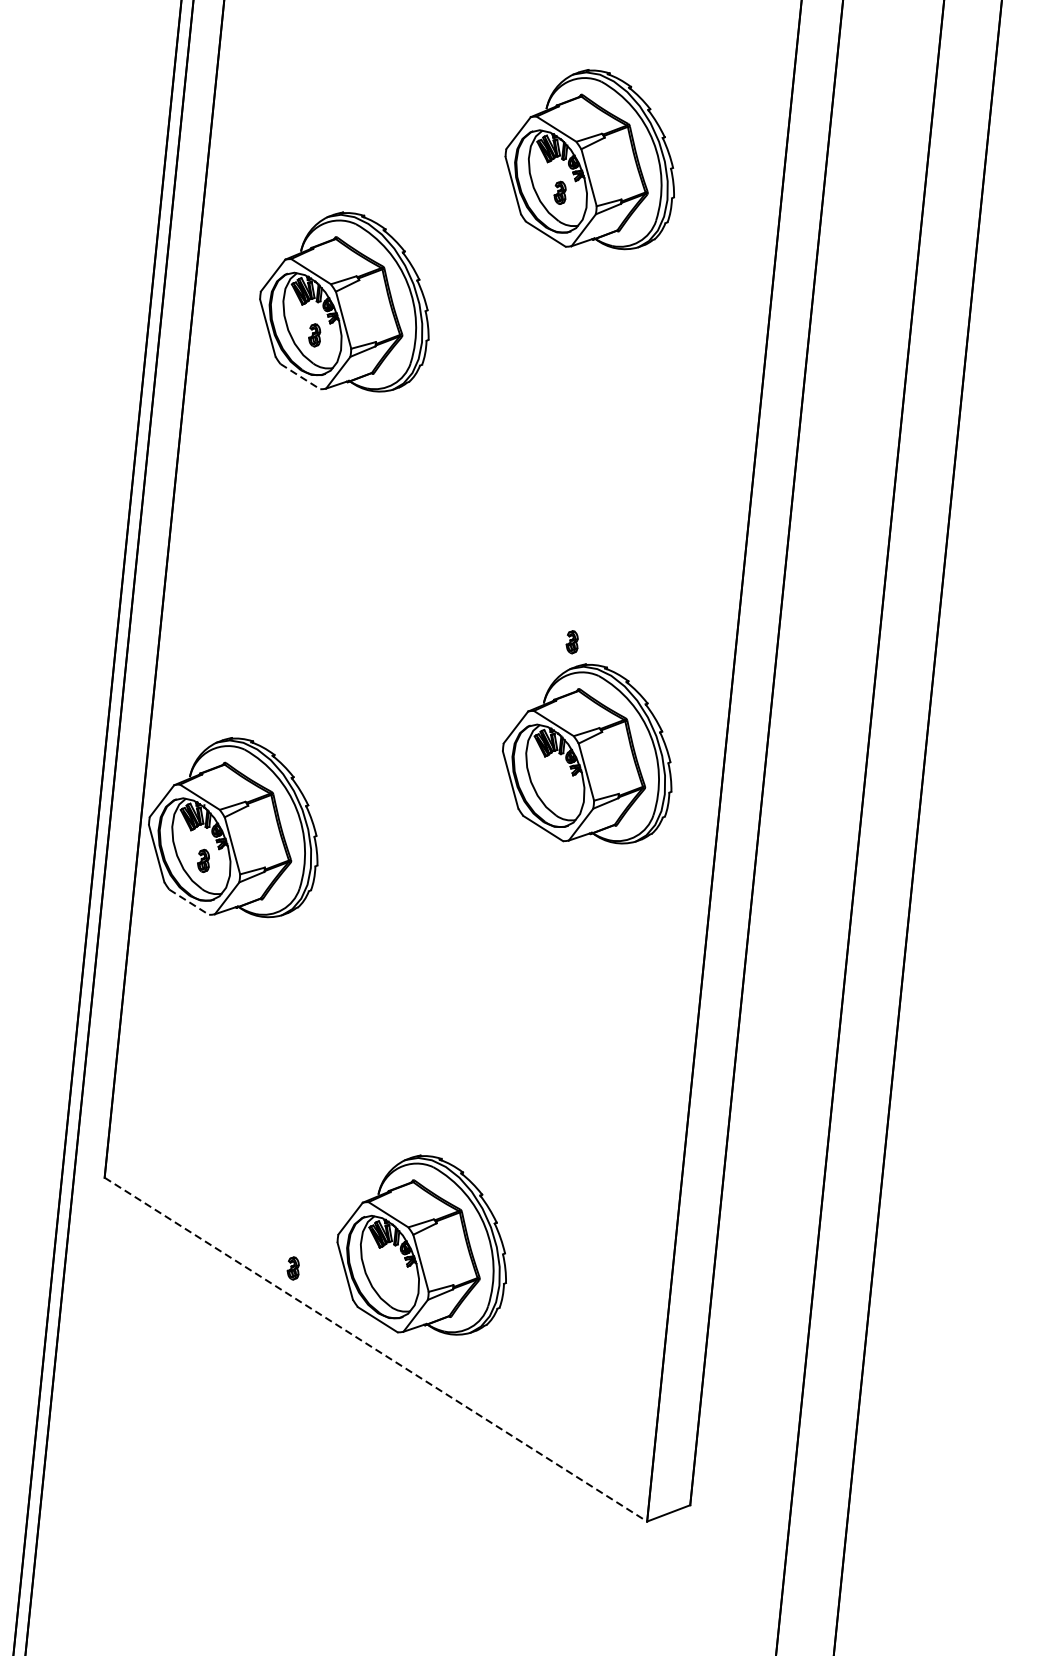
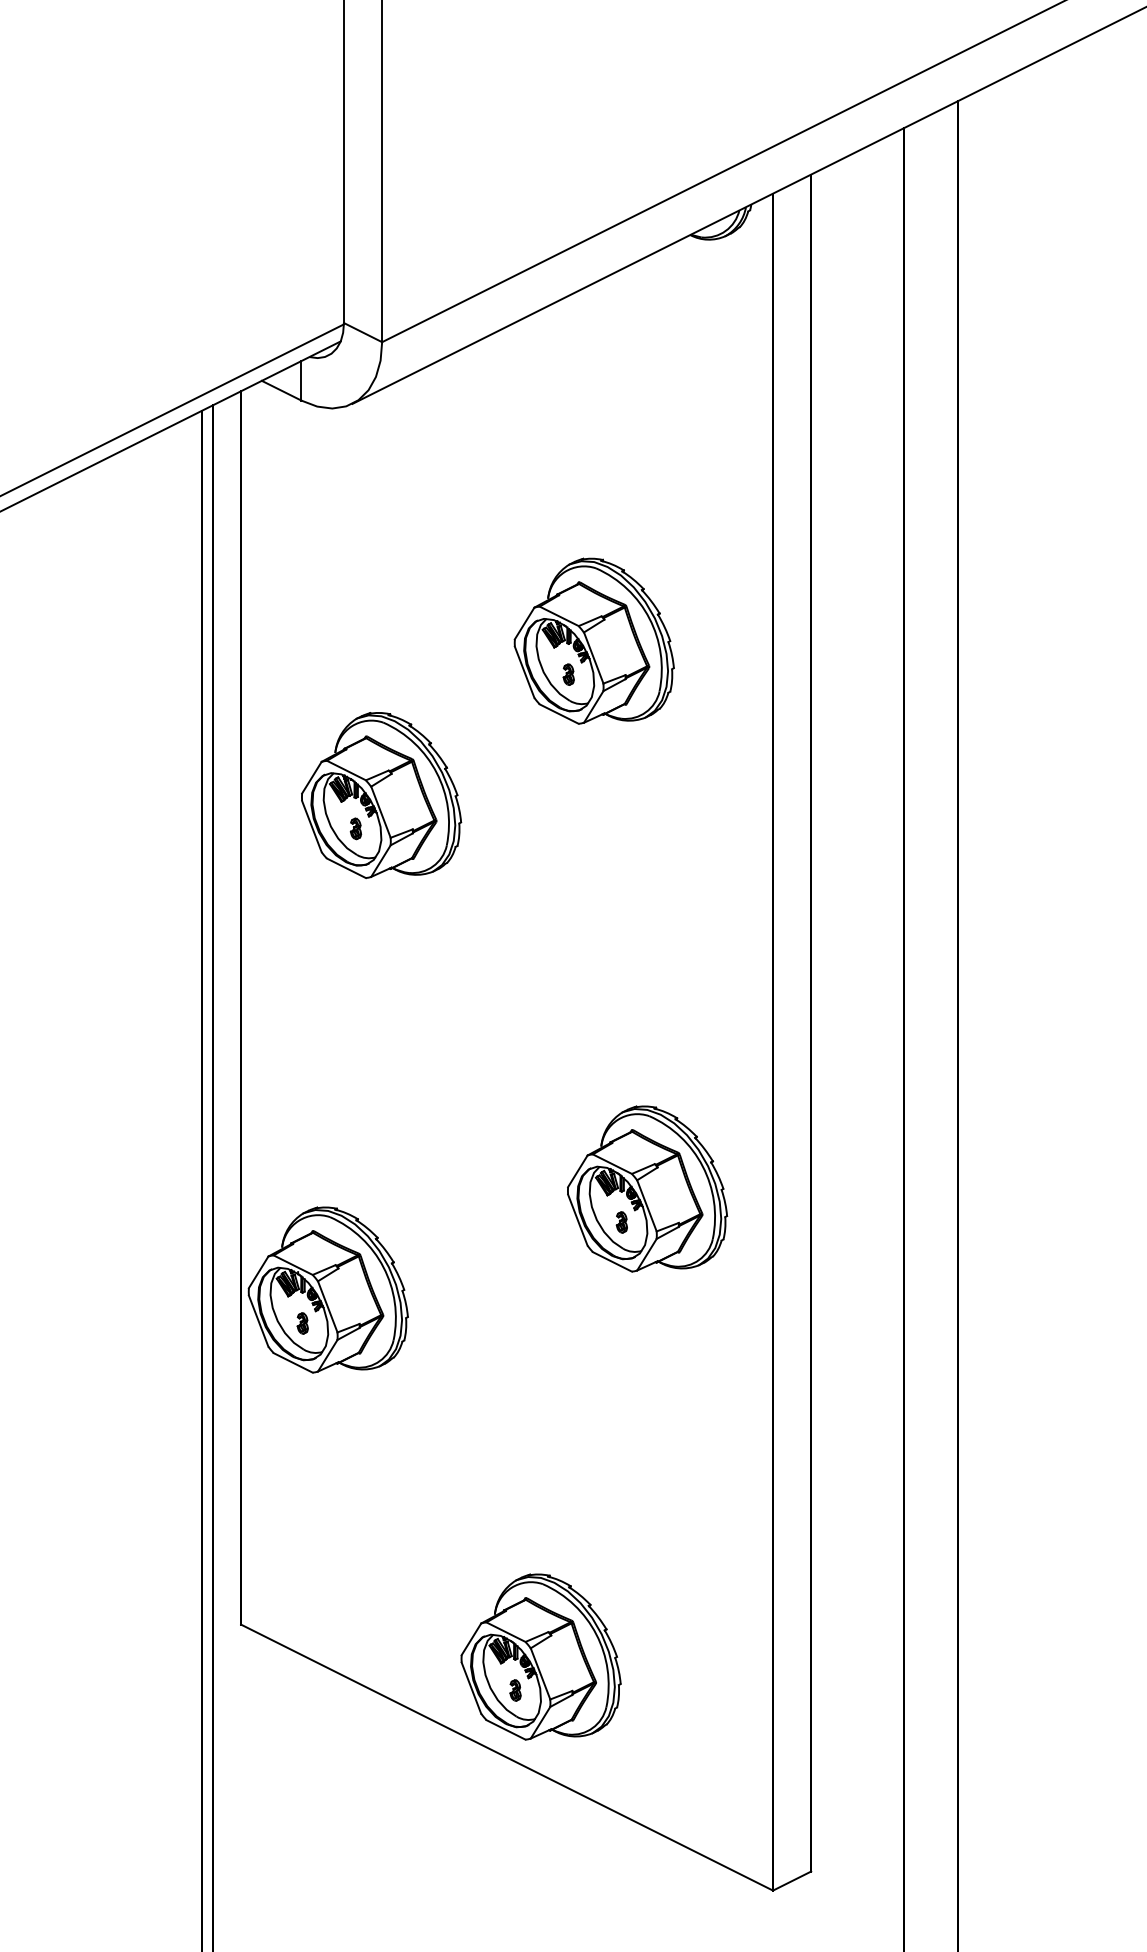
line: (300, 376) -> (346, 868), dashed -> solid
part: (571, 642) -> (621, 1222), moved
line: (189, 901) -> (293, 1362), dashed -> solid
part: (293, 1268) -> (515, 1690), moved
line: (376, 1349) -> (507, 1757), dashed -> solid

